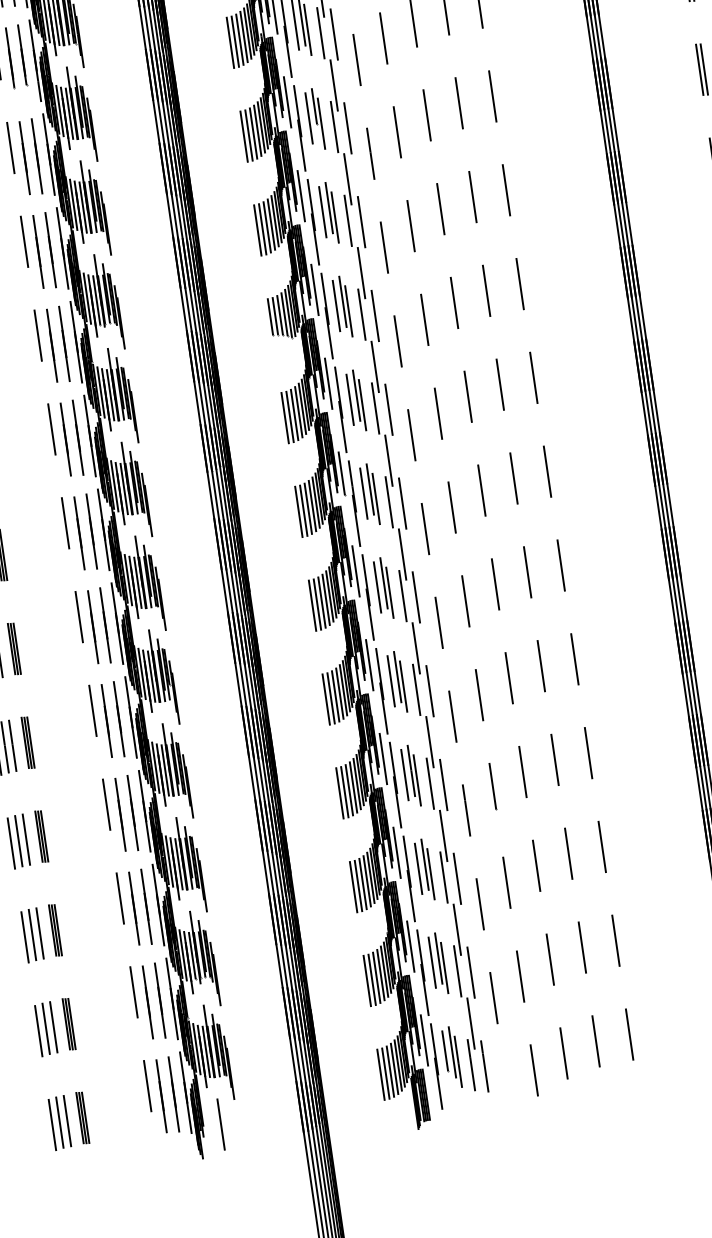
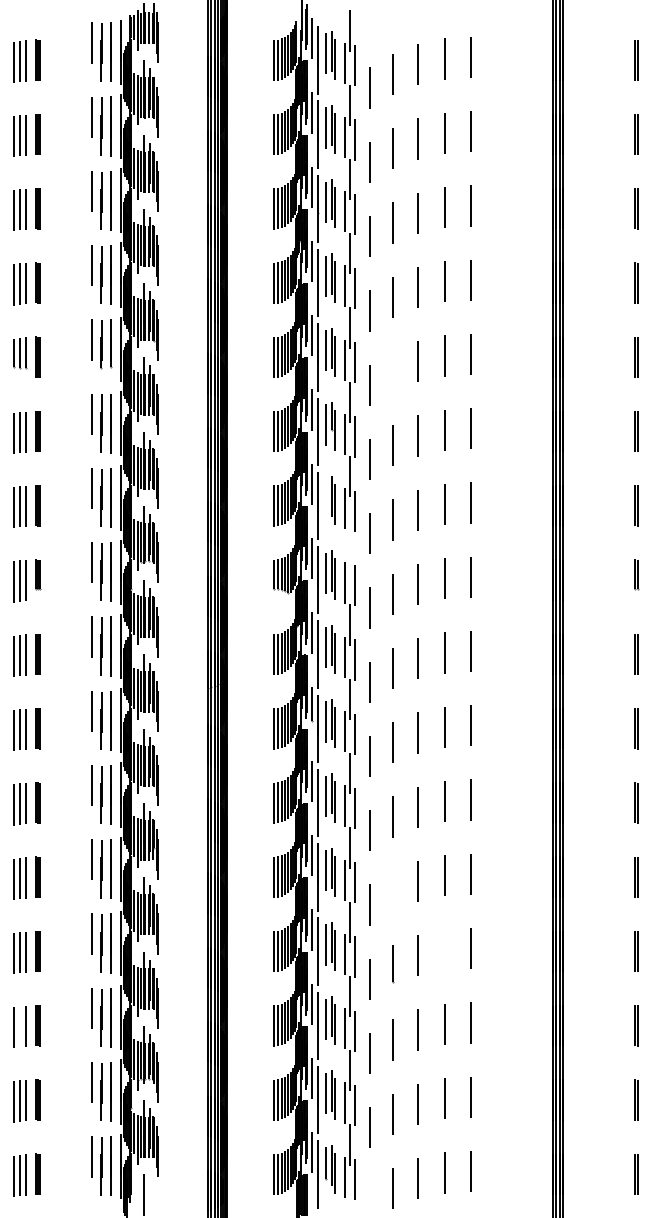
line: (383, 38) -> (393, 371), removed
line: (322, 211) -> (326, 498), removed
line: (361, 272) -> (349, 550), removed
line: (479, 695) -> (393, 891), removed
line: (554, 759) -> (444, 949), removed
line: (32, 934) -> (19, 1026), removed

